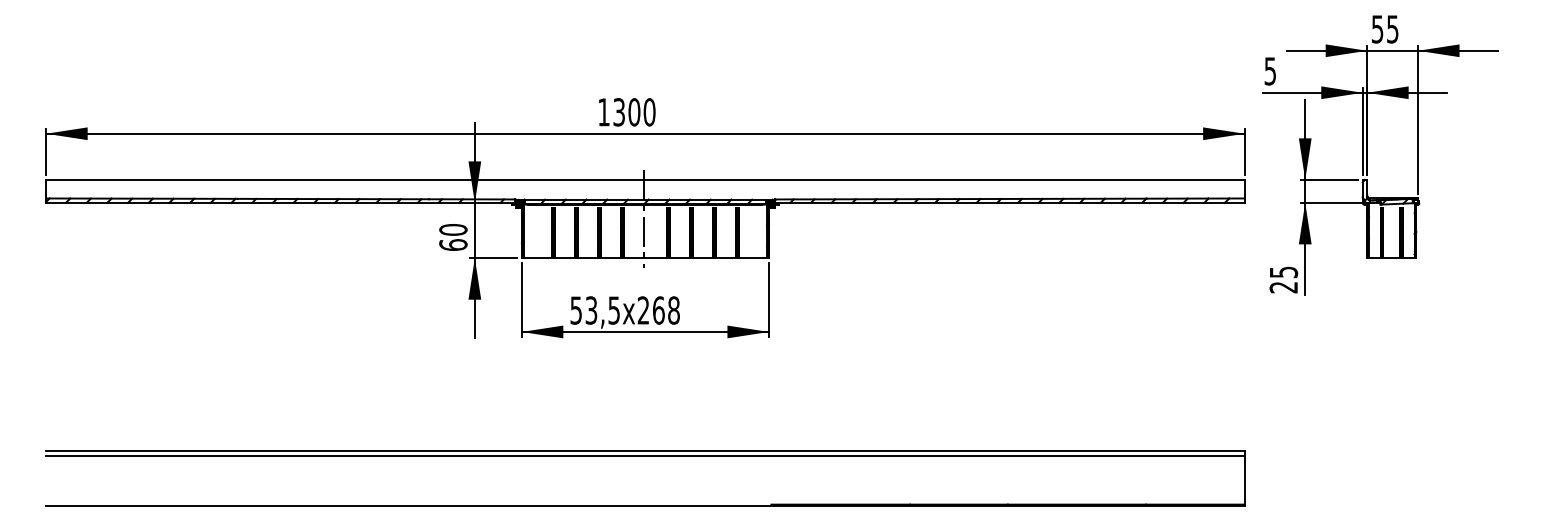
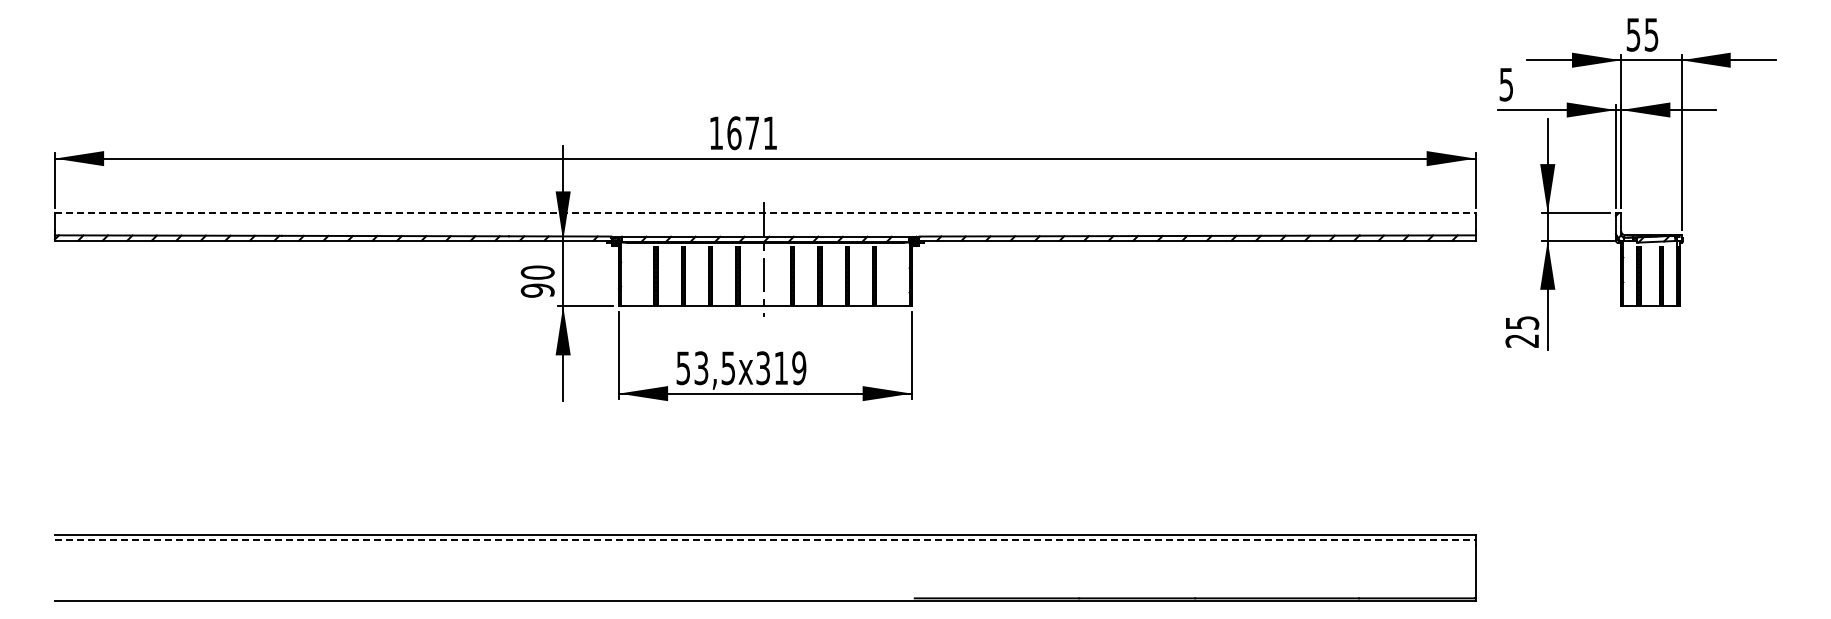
text: (634, 112) -> (752, 133), 1300 -> 1671
line: (645, 180) -> (765, 213), solid -> dashed
text: (453, 244) -> (537, 290), 60 -> 90
text: (658, 310) -> (781, 368), 53,5x268 -> 53,5x319
line: (645, 455) -> (765, 540), solid -> dashed

